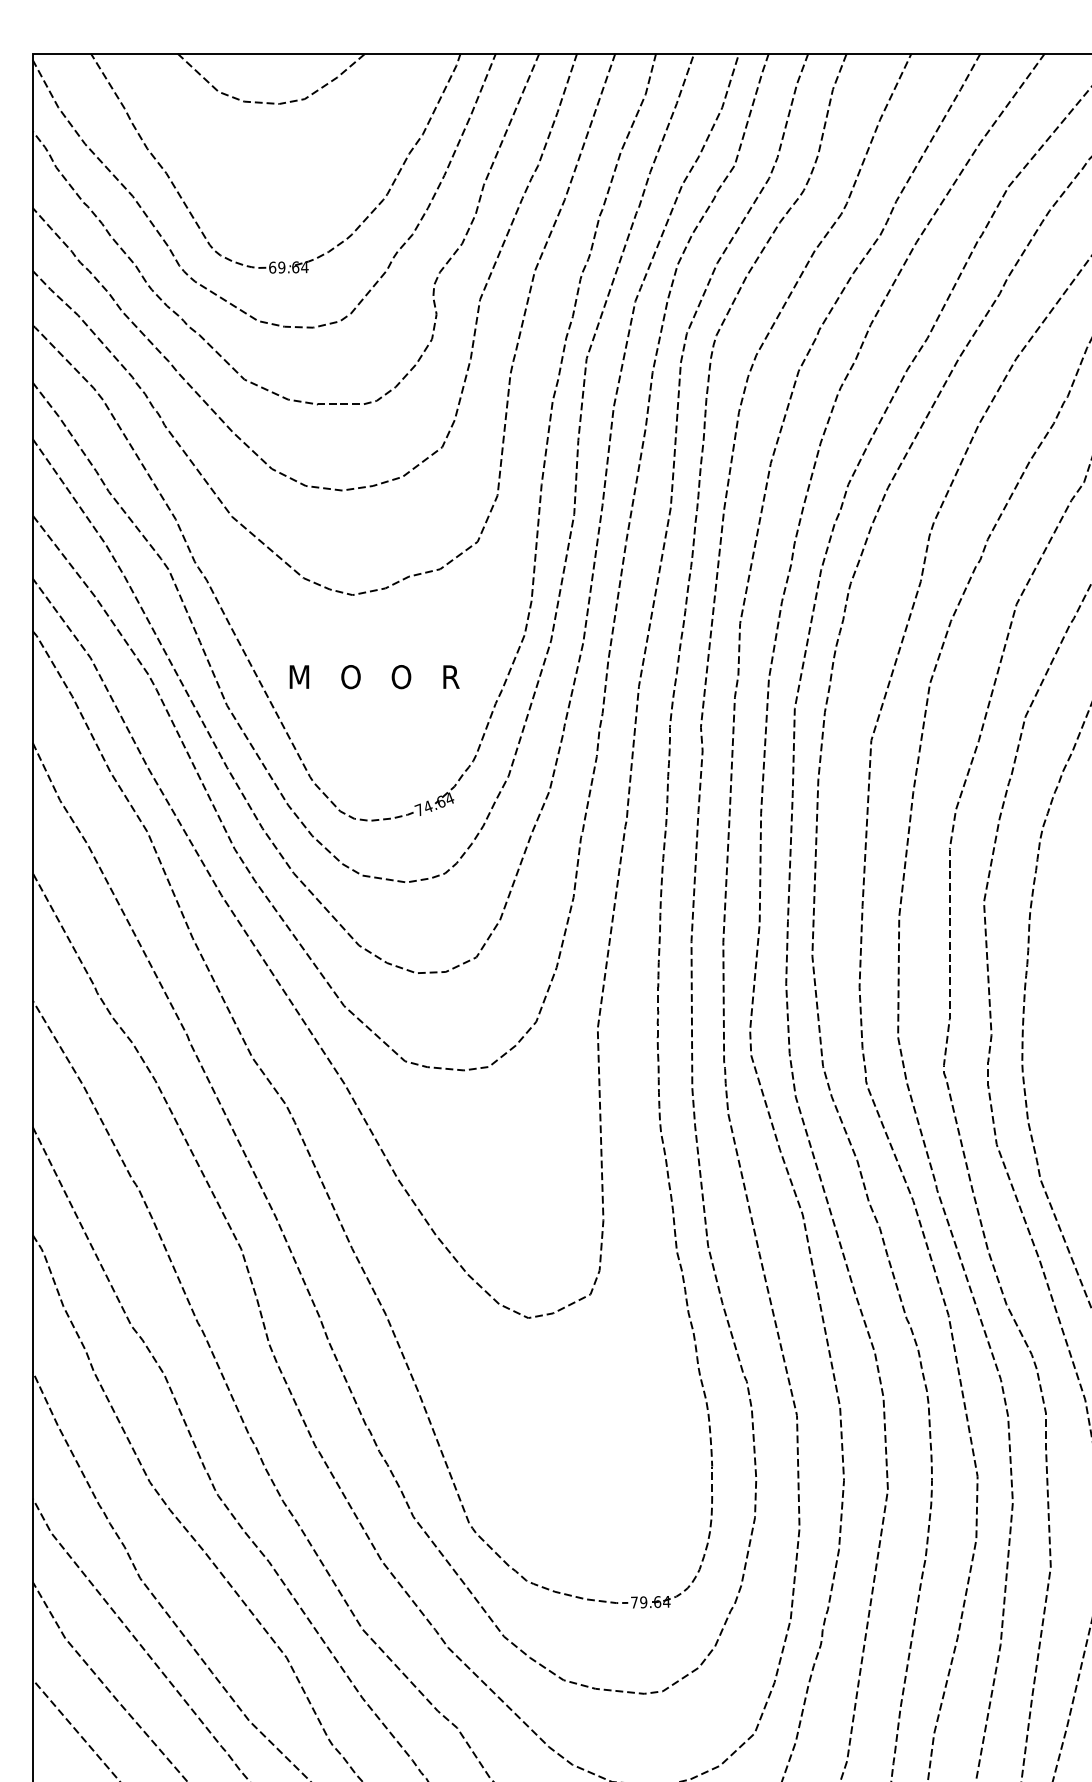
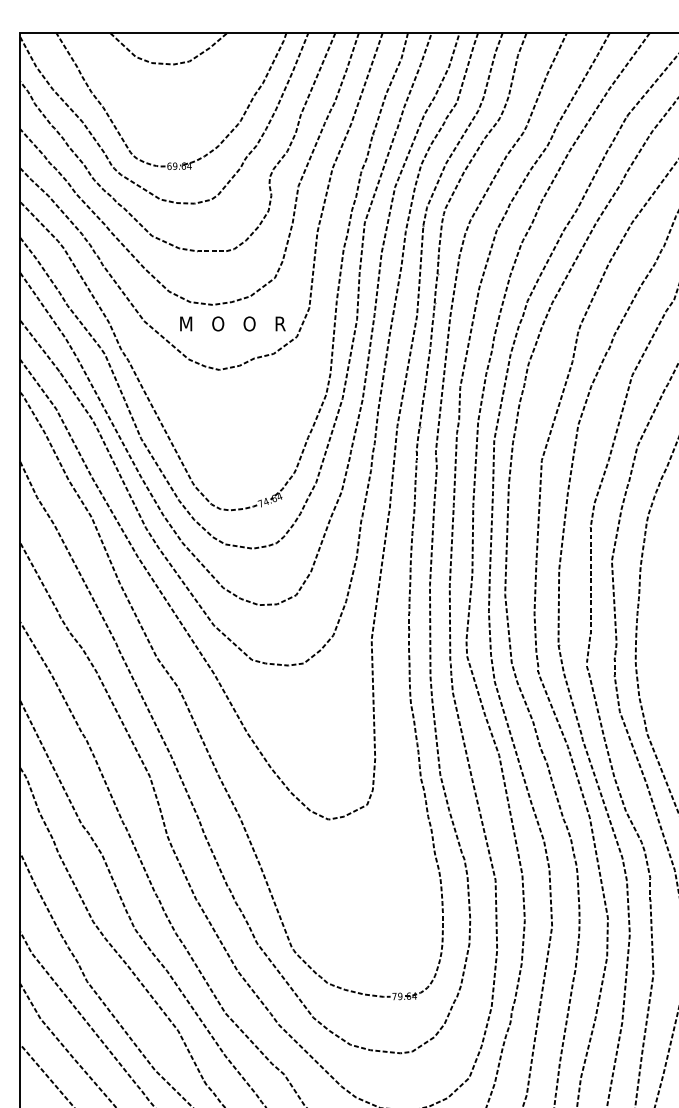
text: (373, 676) -> (232, 323), moved

